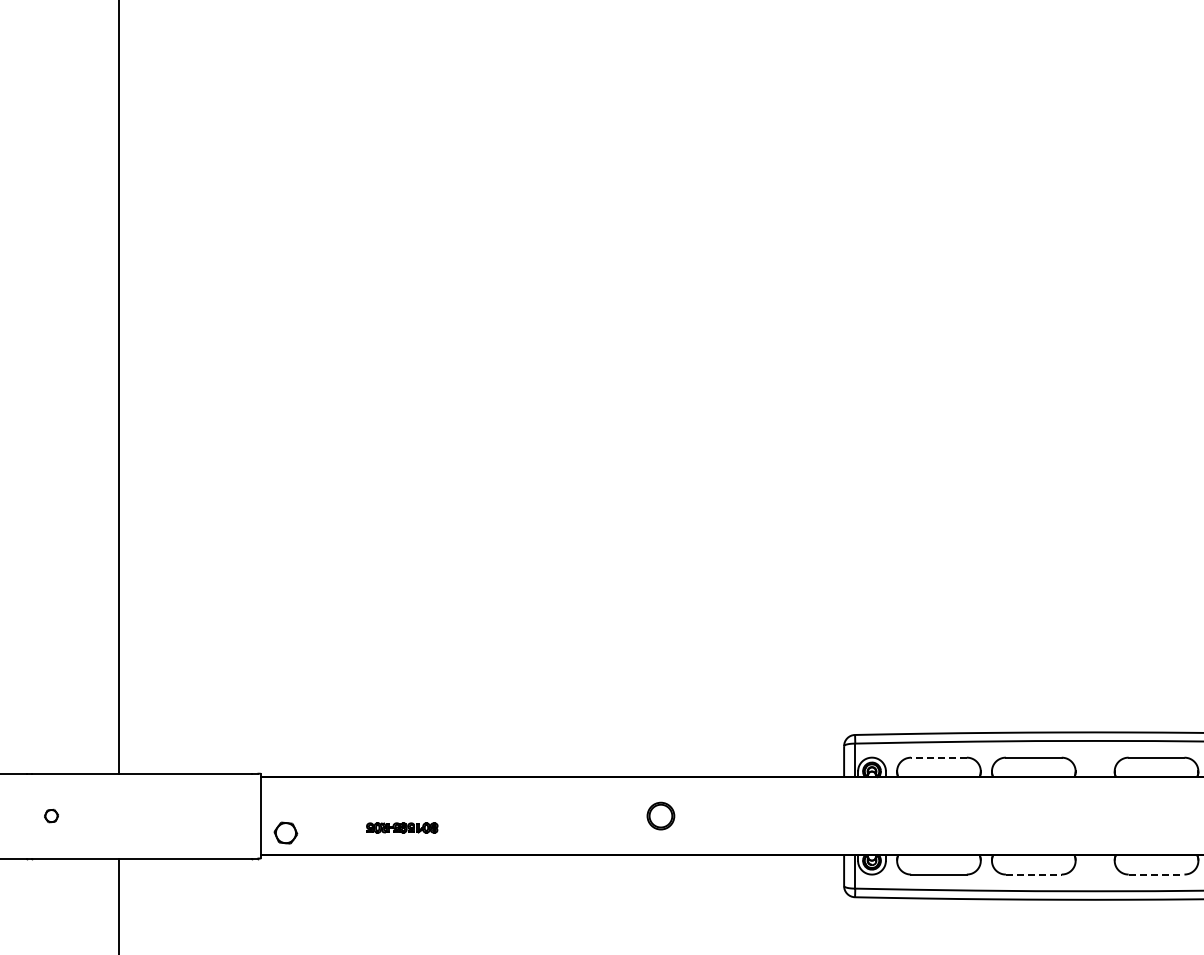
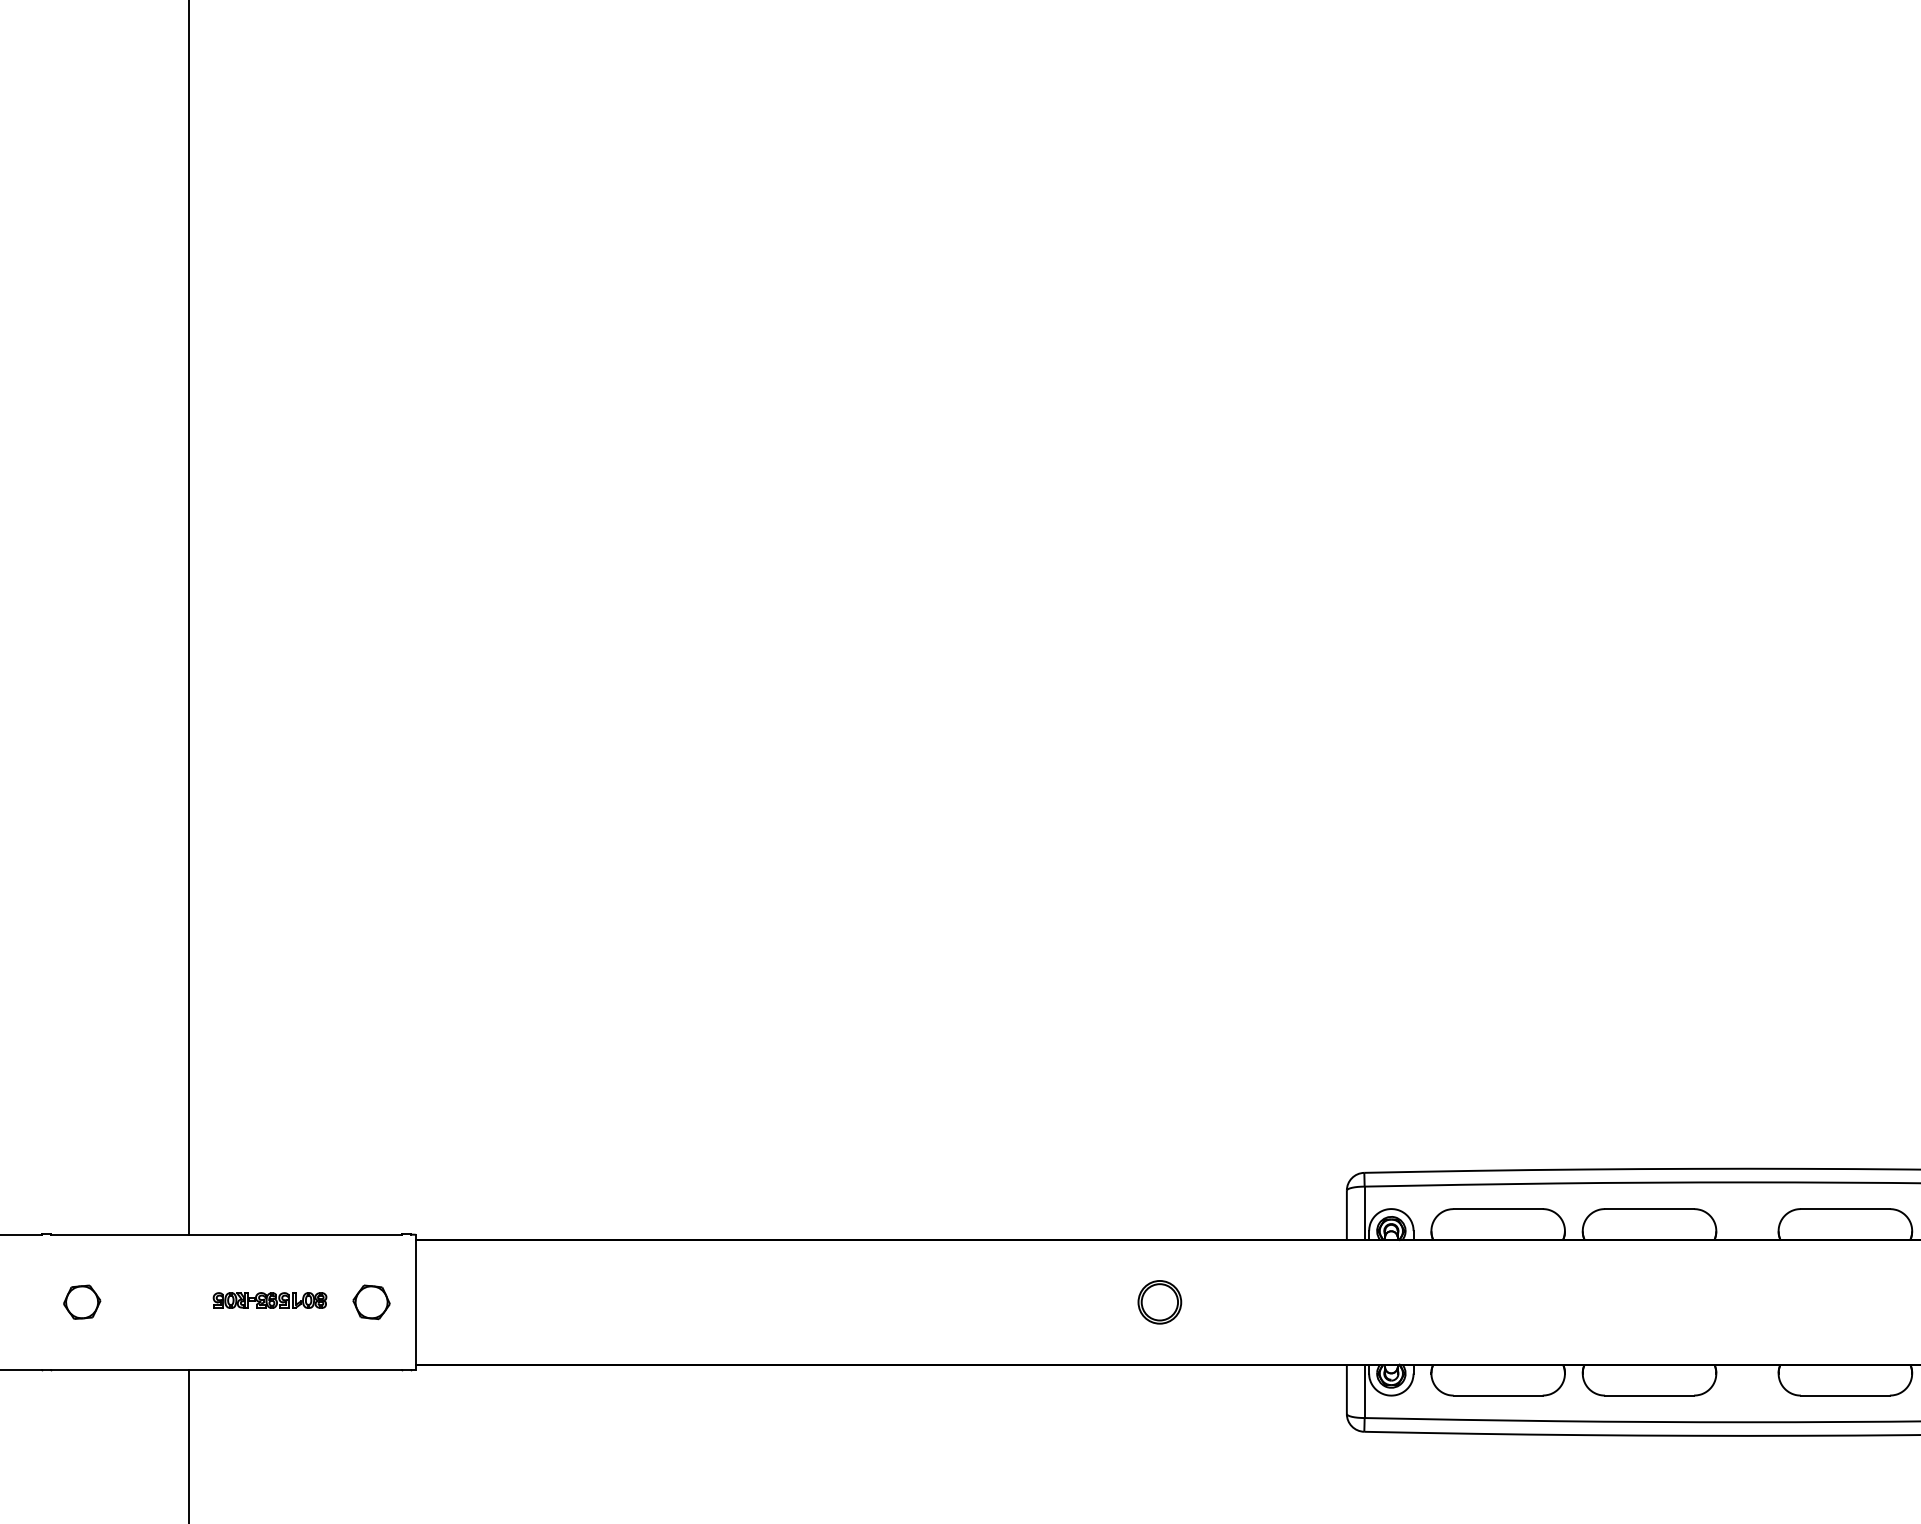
line: (938, 757) -> (1497, 1208), dashed -> solid
part: (51, 815) -> (82, 1301), size x1.67
part: (660, 815) -> (1159, 1301), moved
part: (402, 827) -> (270, 1299), moved
part: (285, 832) -> (370, 1301), moved
line: (1033, 874) -> (1649, 1395), dashed -> solid
line: (1156, 874) -> (1845, 1395), dashed -> solid

